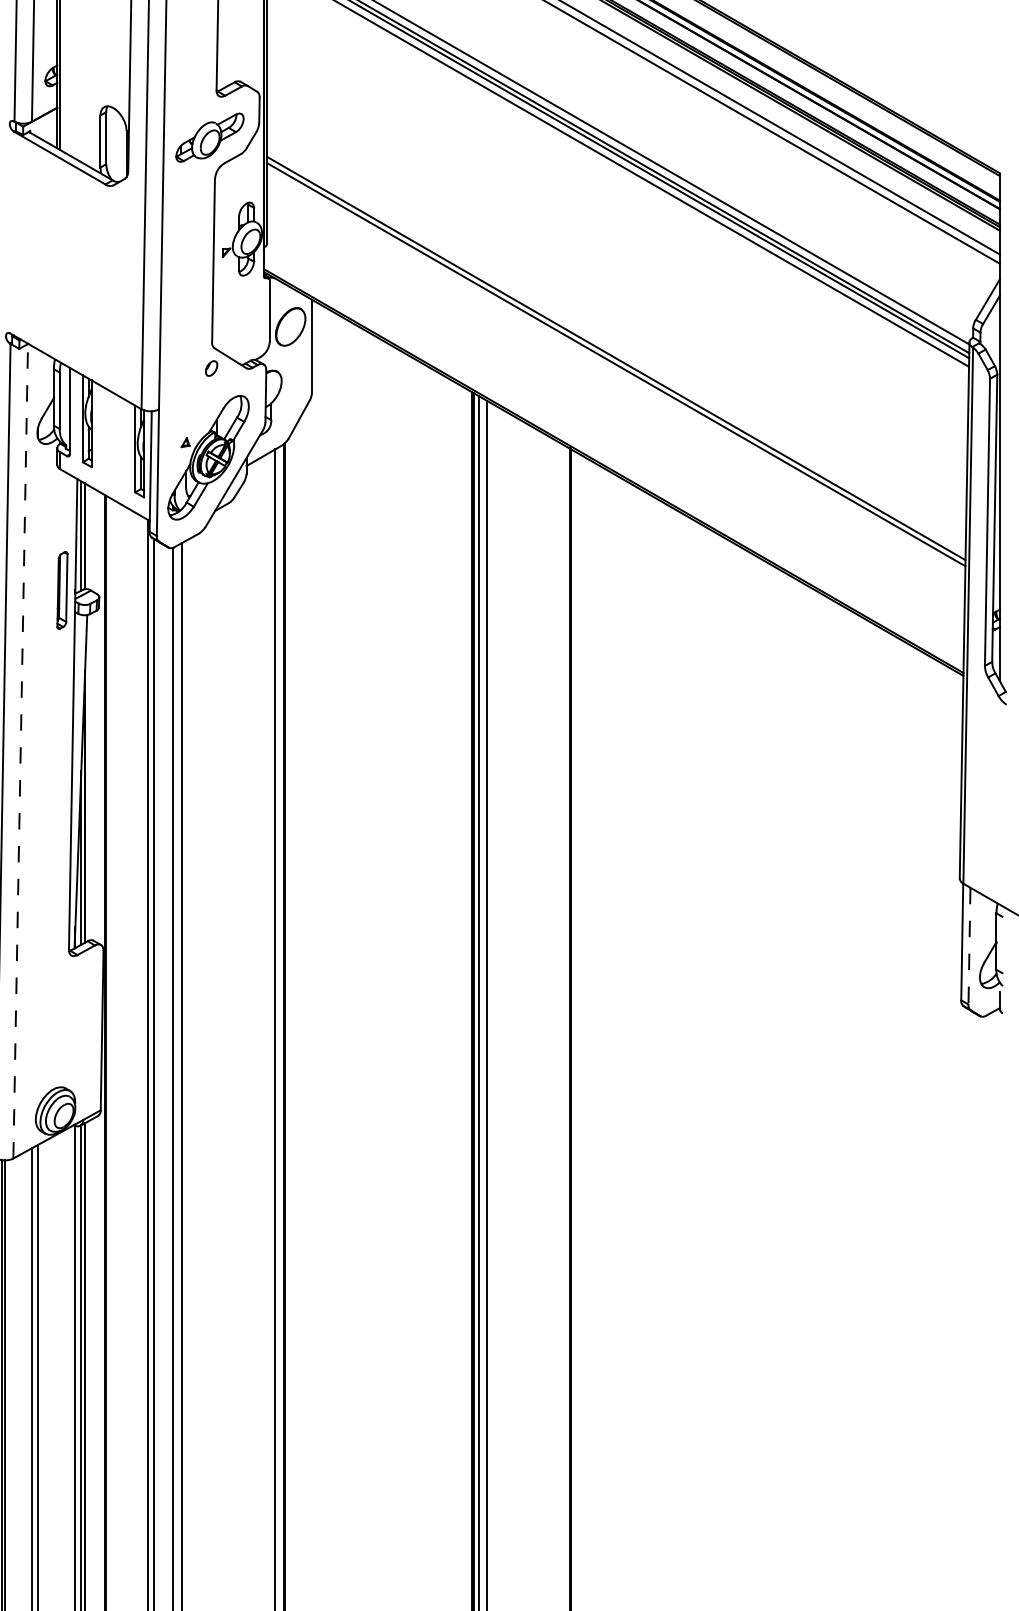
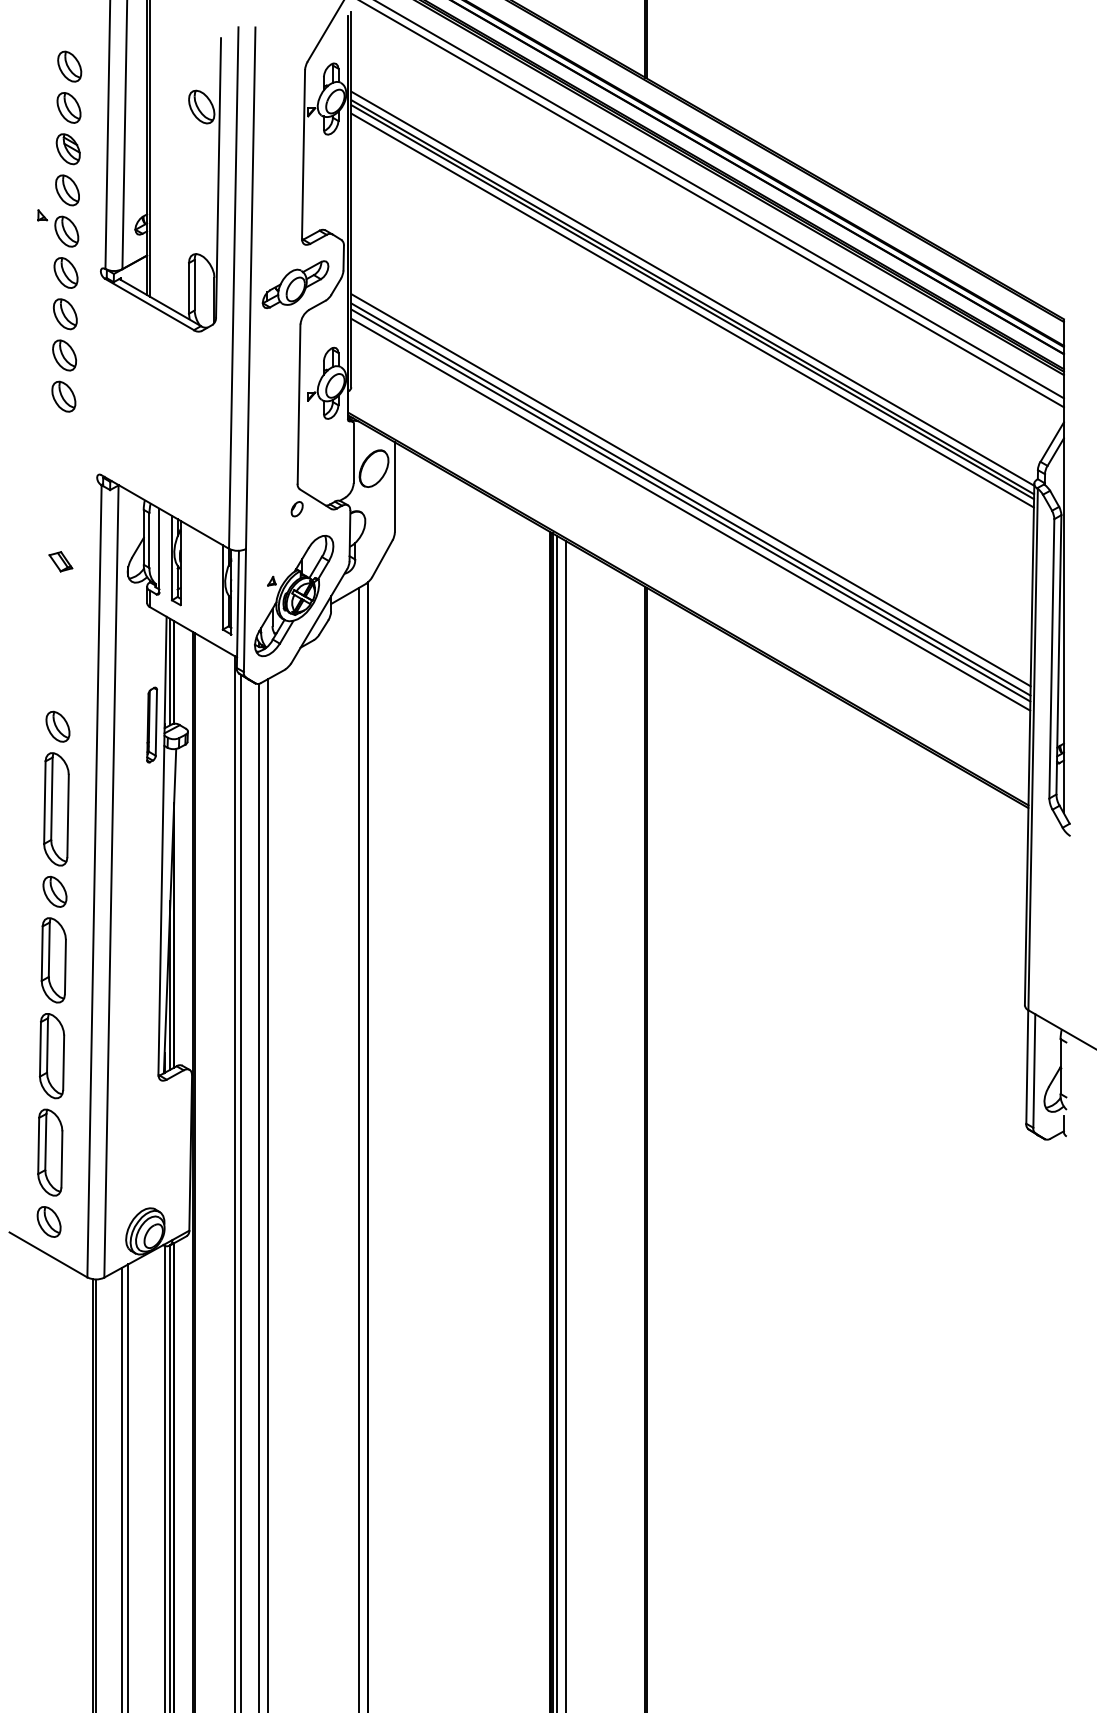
line: (615, 349) -> (690, 490), added
line: (615, 373) -> (690, 514), added
line: (20, 751) -> (111, 881), dashed -> solid
line: (969, 946) -> (1034, 1071), dashed -> solid

